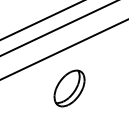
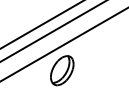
part: (69, 88) -> (62, 70), moved

